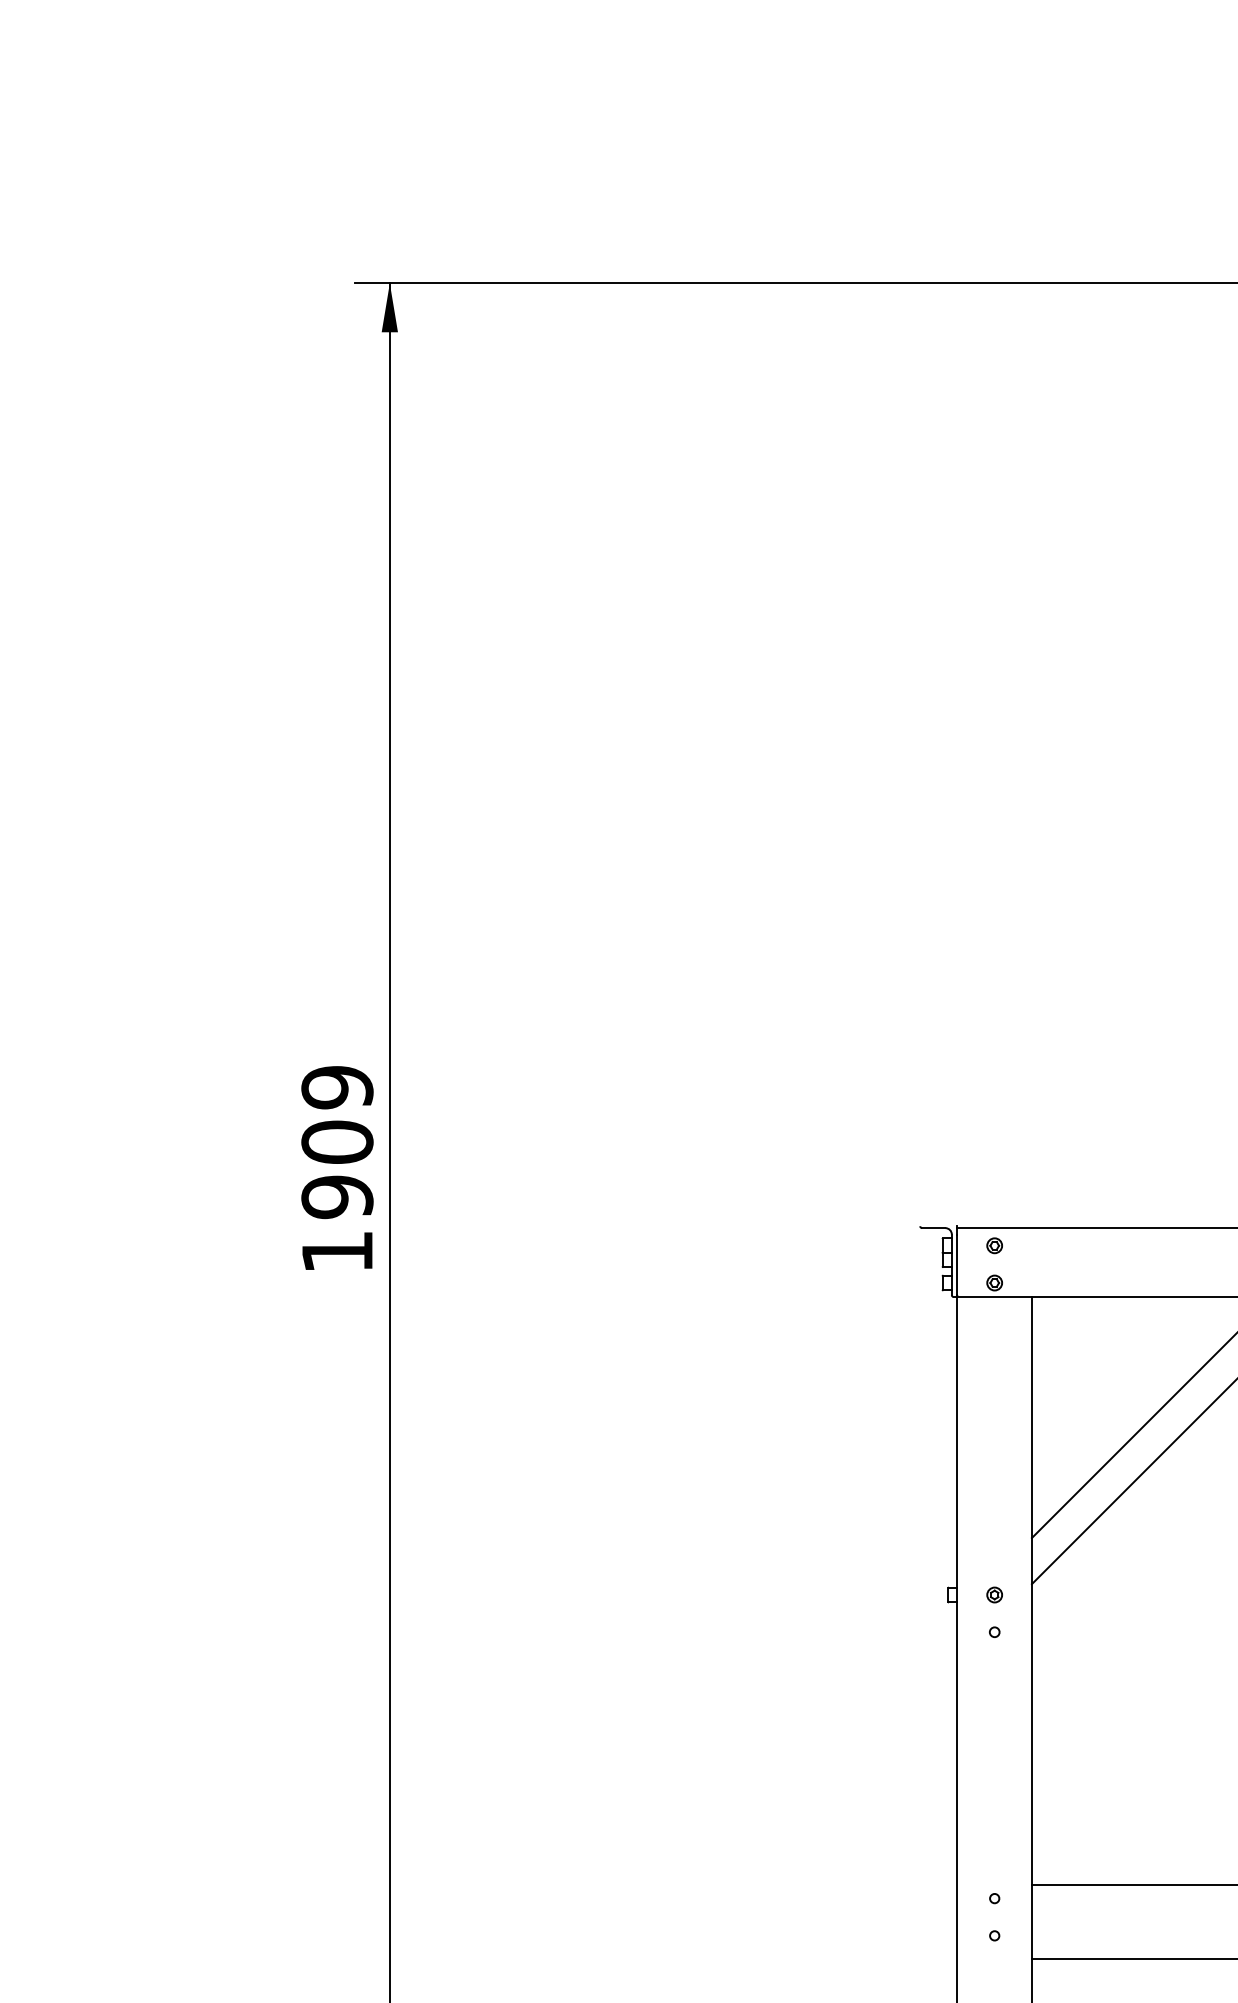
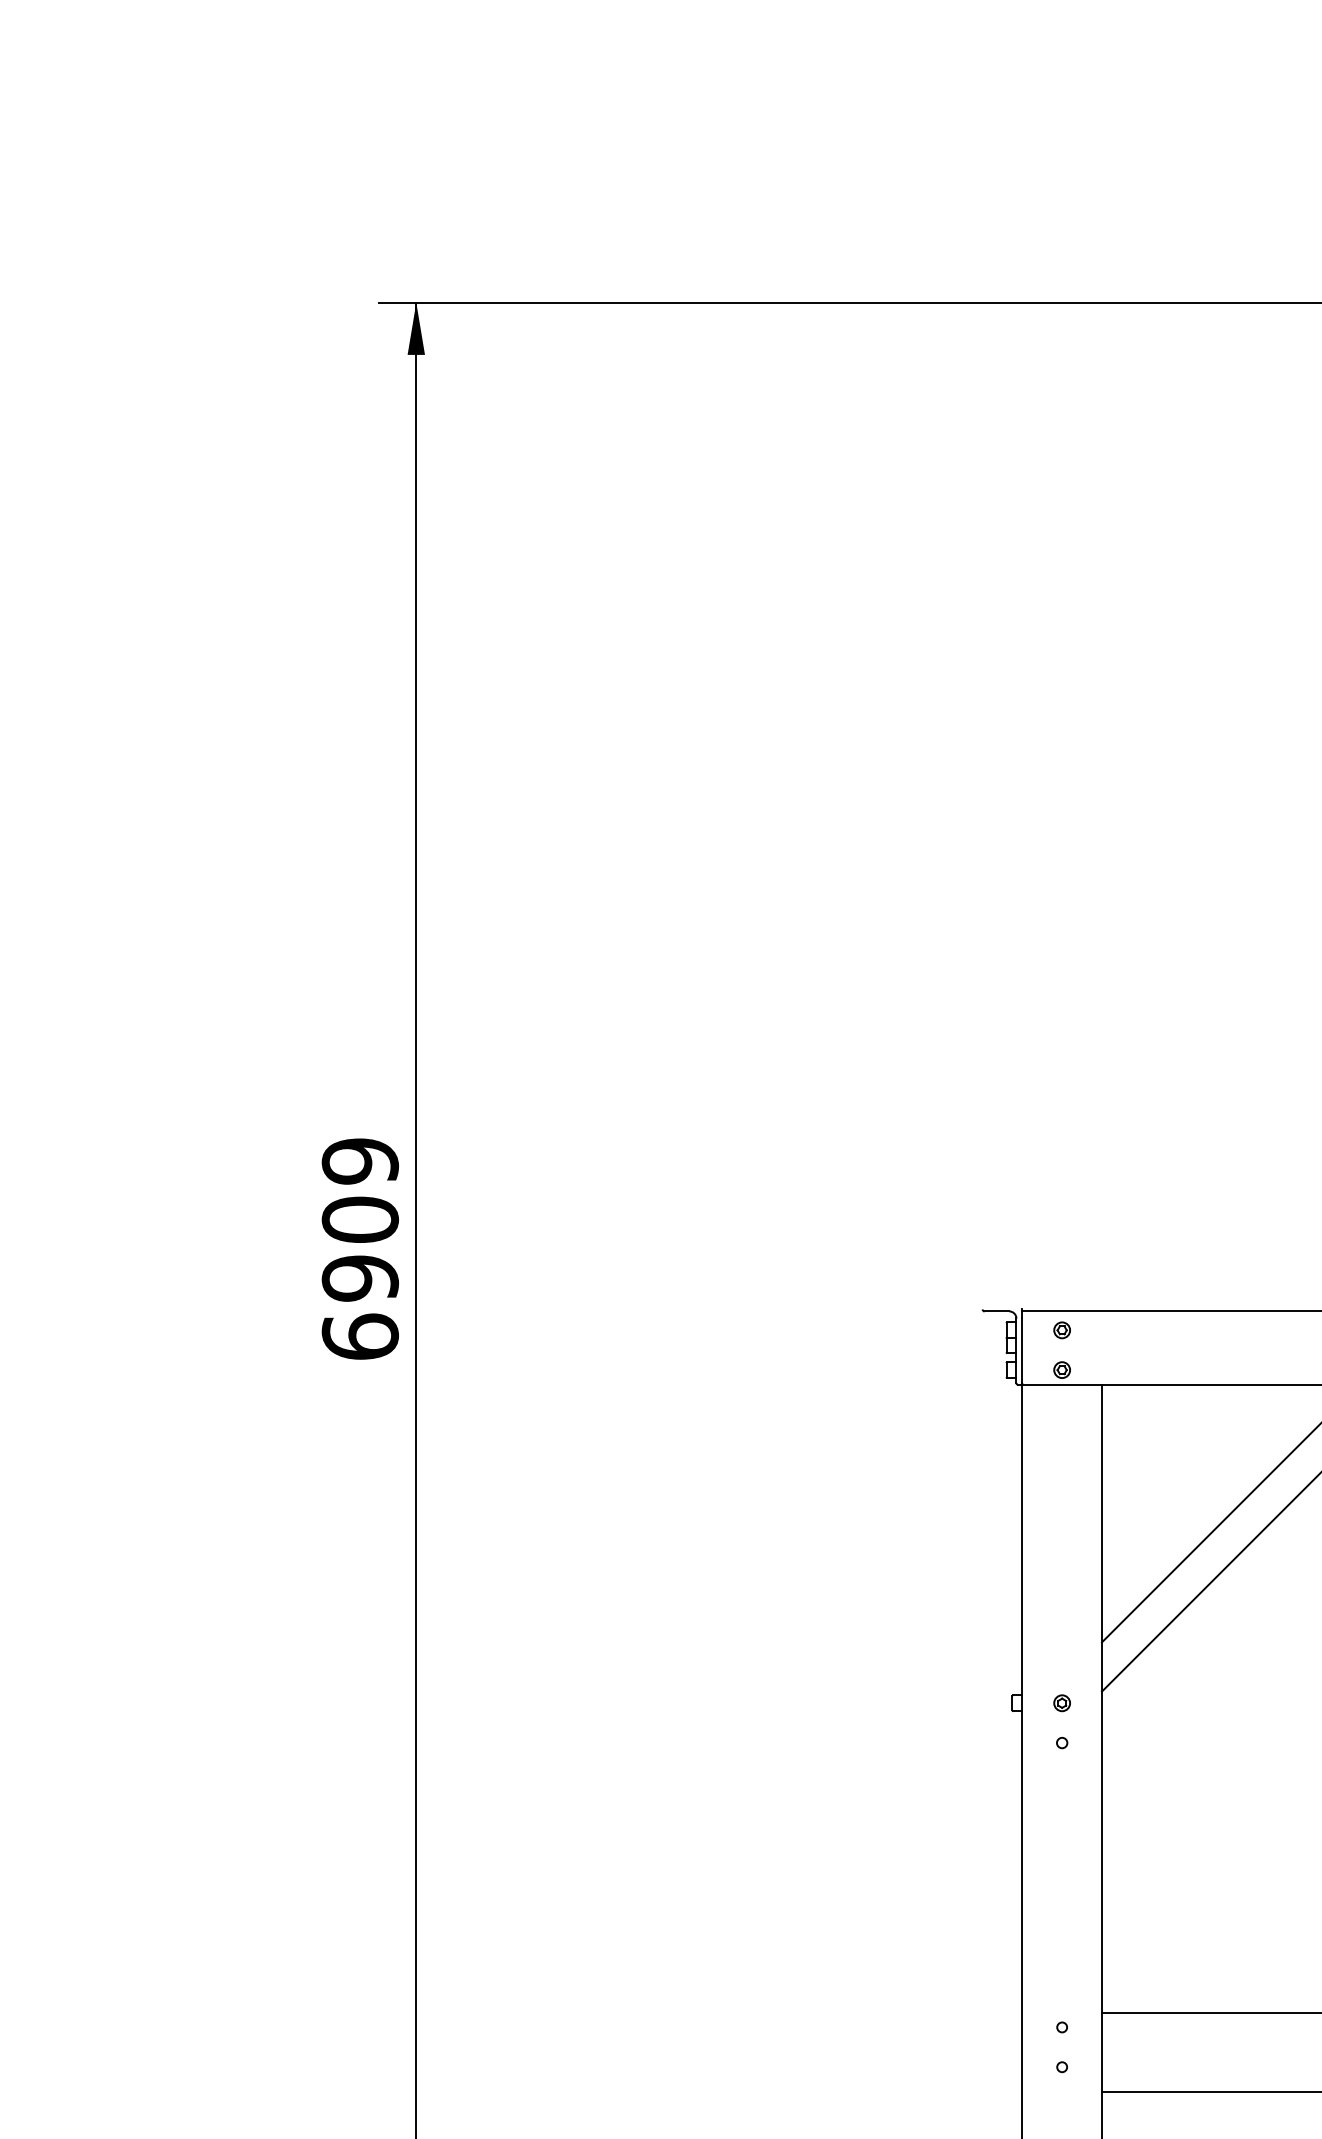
text: (337, 1251) -> (360, 1336), 1909 -> 6909

